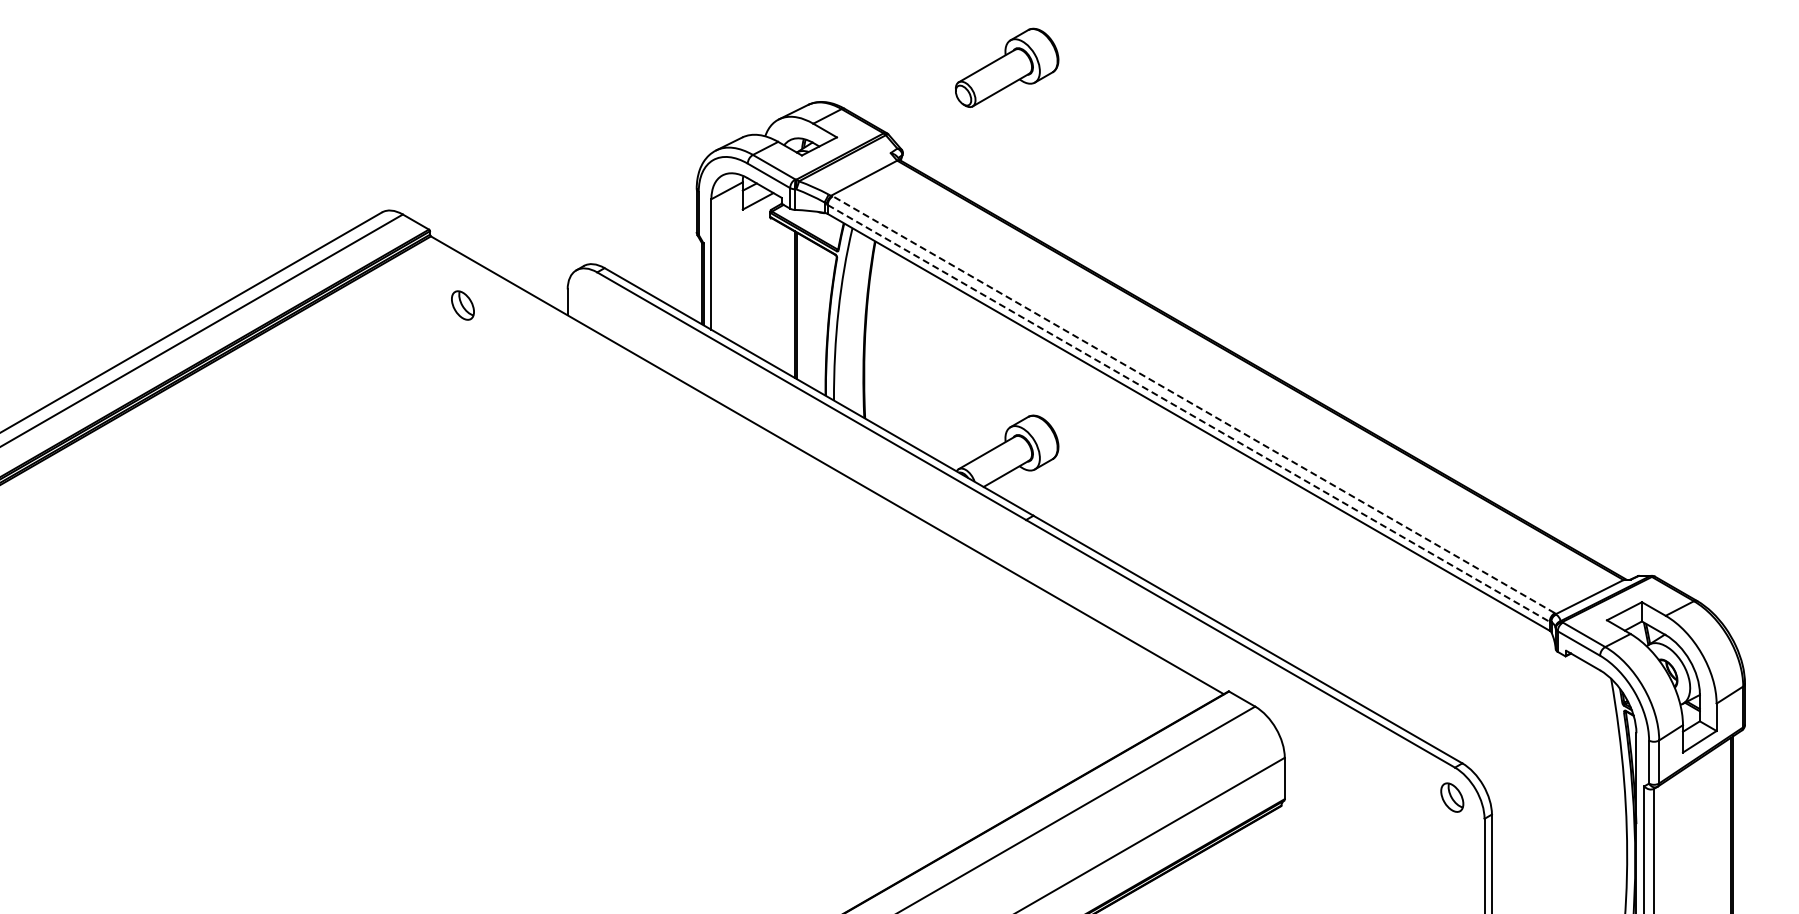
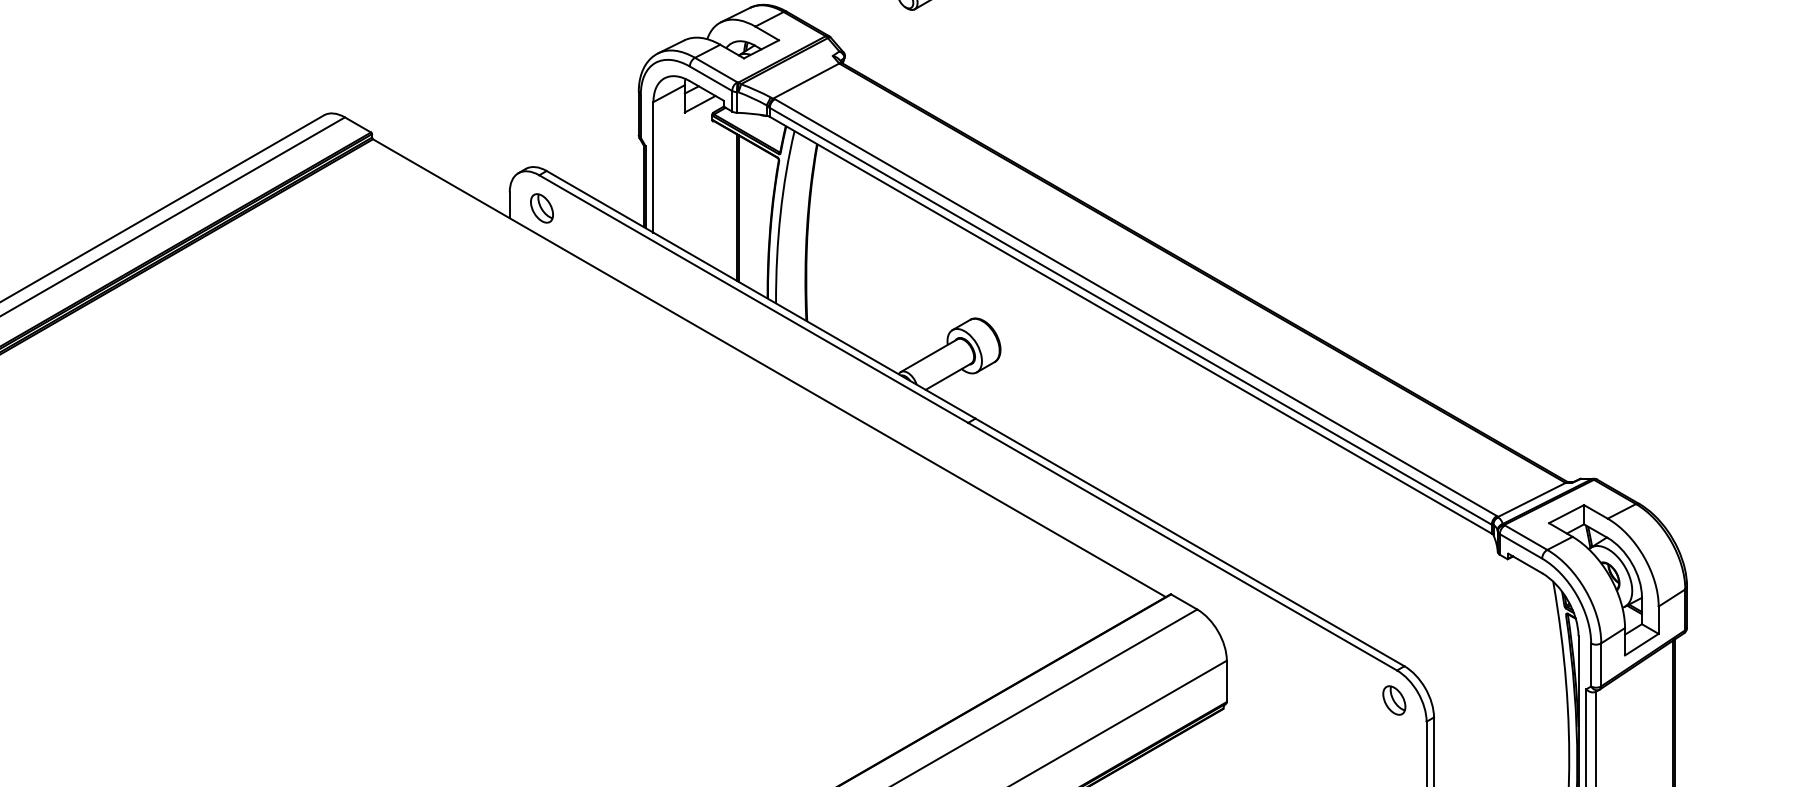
part: (462, 305) -> (541, 208), moved
line: (1193, 404) -> (1135, 307), dashed -> solid
line: (1188, 413) -> (1130, 316), dashed -> solid

